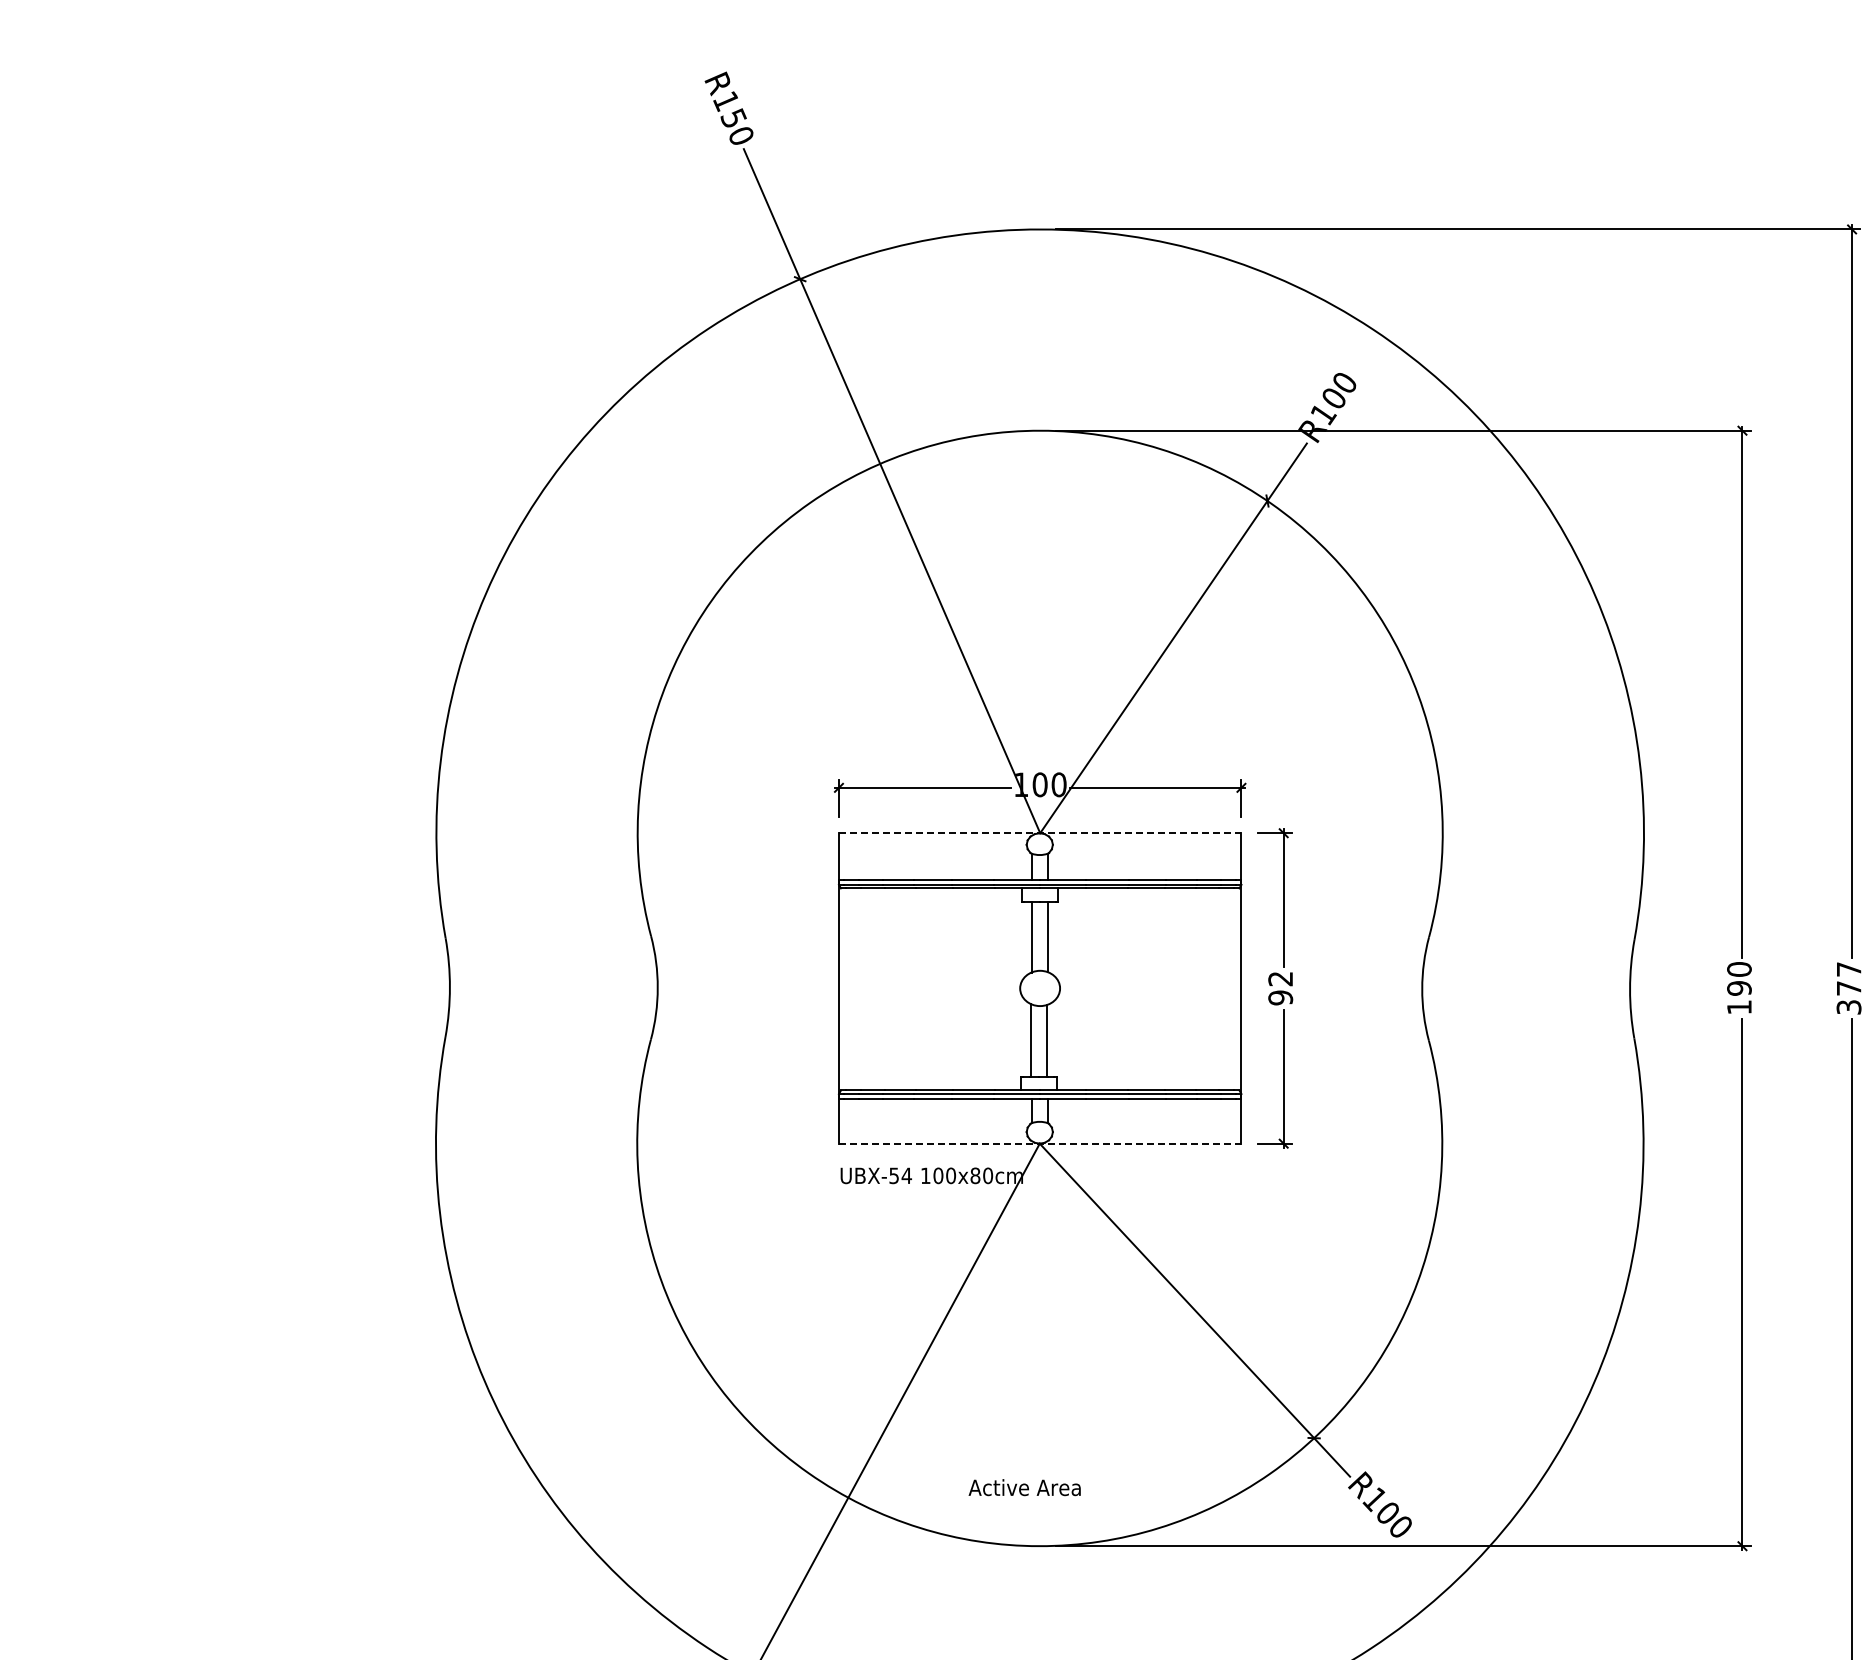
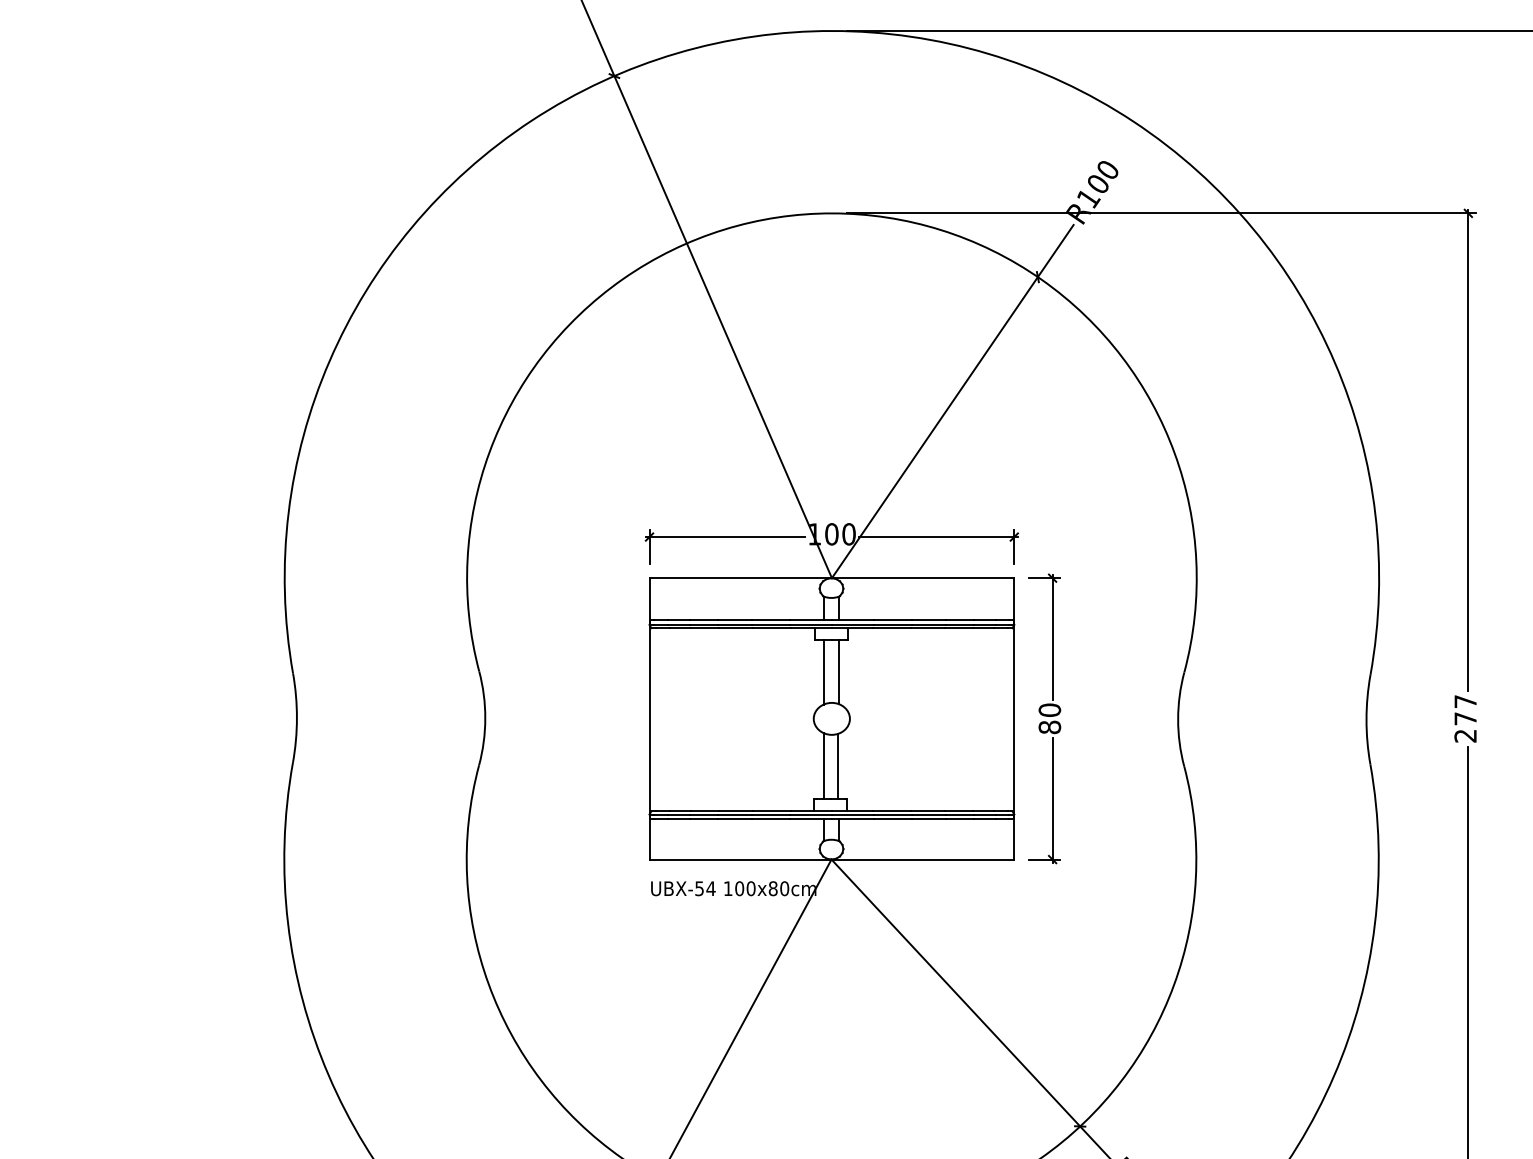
line: (1040, 833) -> (832, 578), dashed -> solid
text: (1280, 988) -> (1049, 718), 92 -> 80
text: (1739, 988) -> (1465, 718), 190 -> 277
line: (1040, 1143) -> (832, 859), dashed -> solid

